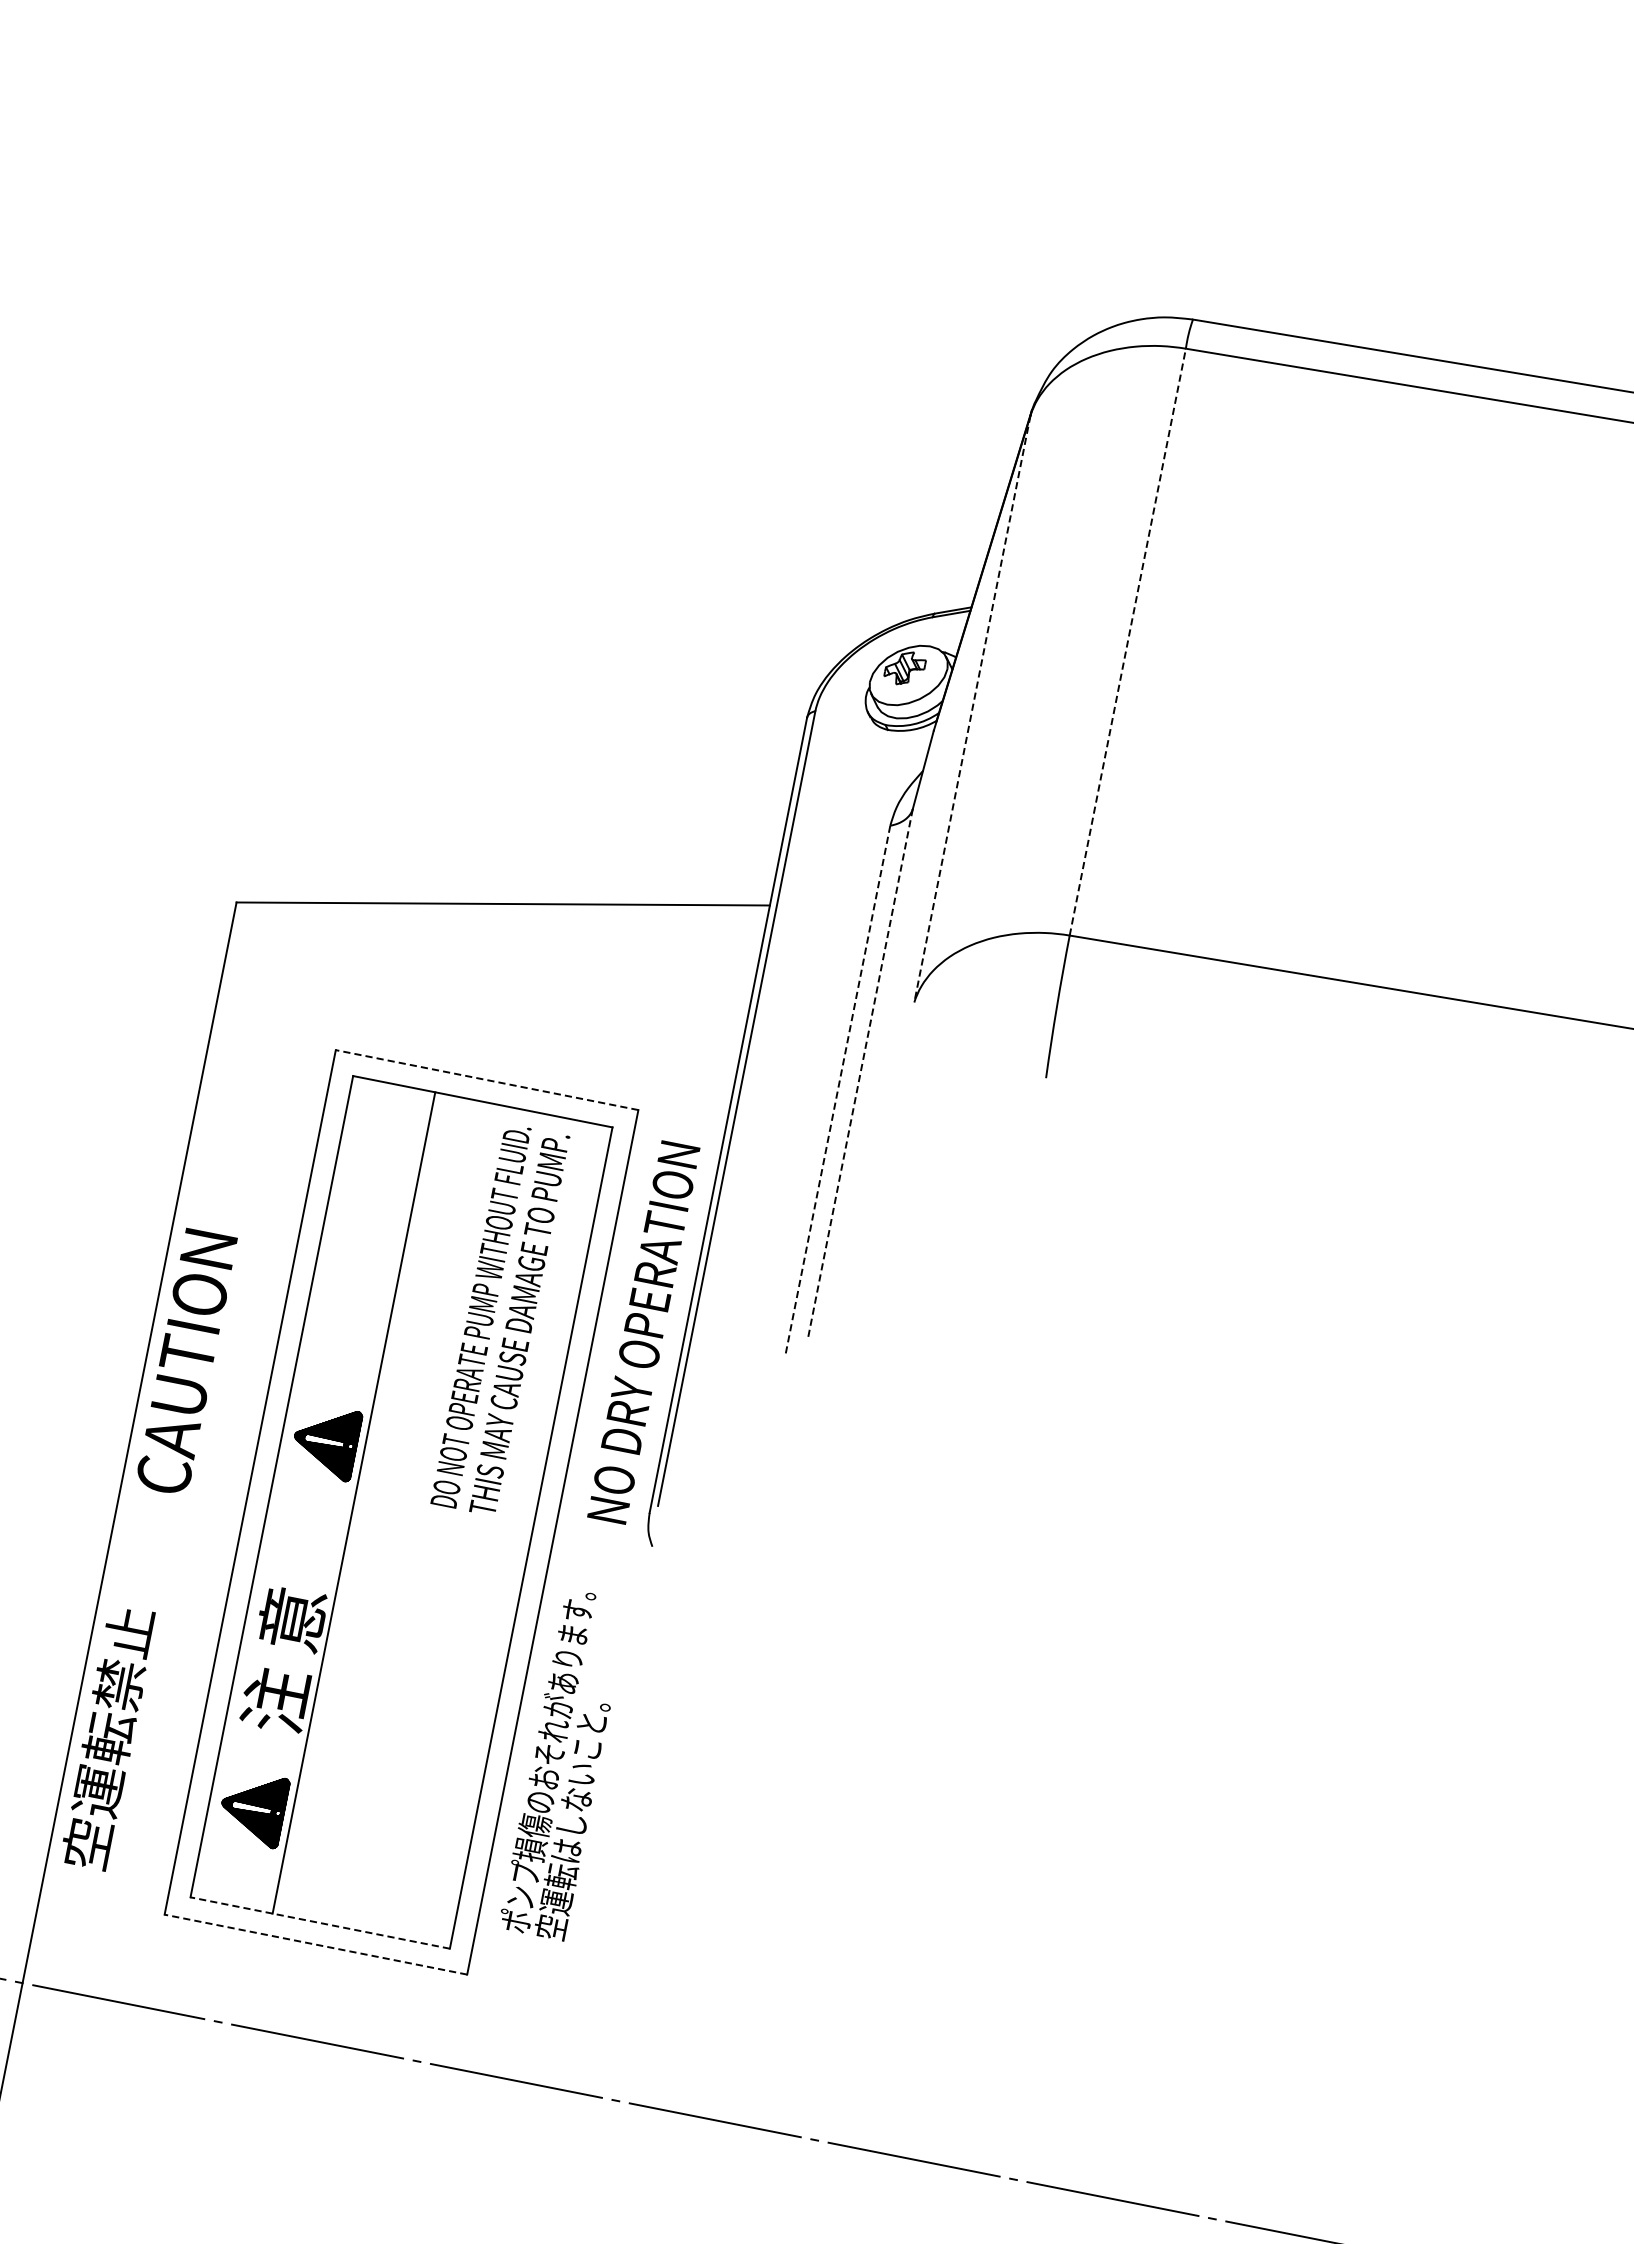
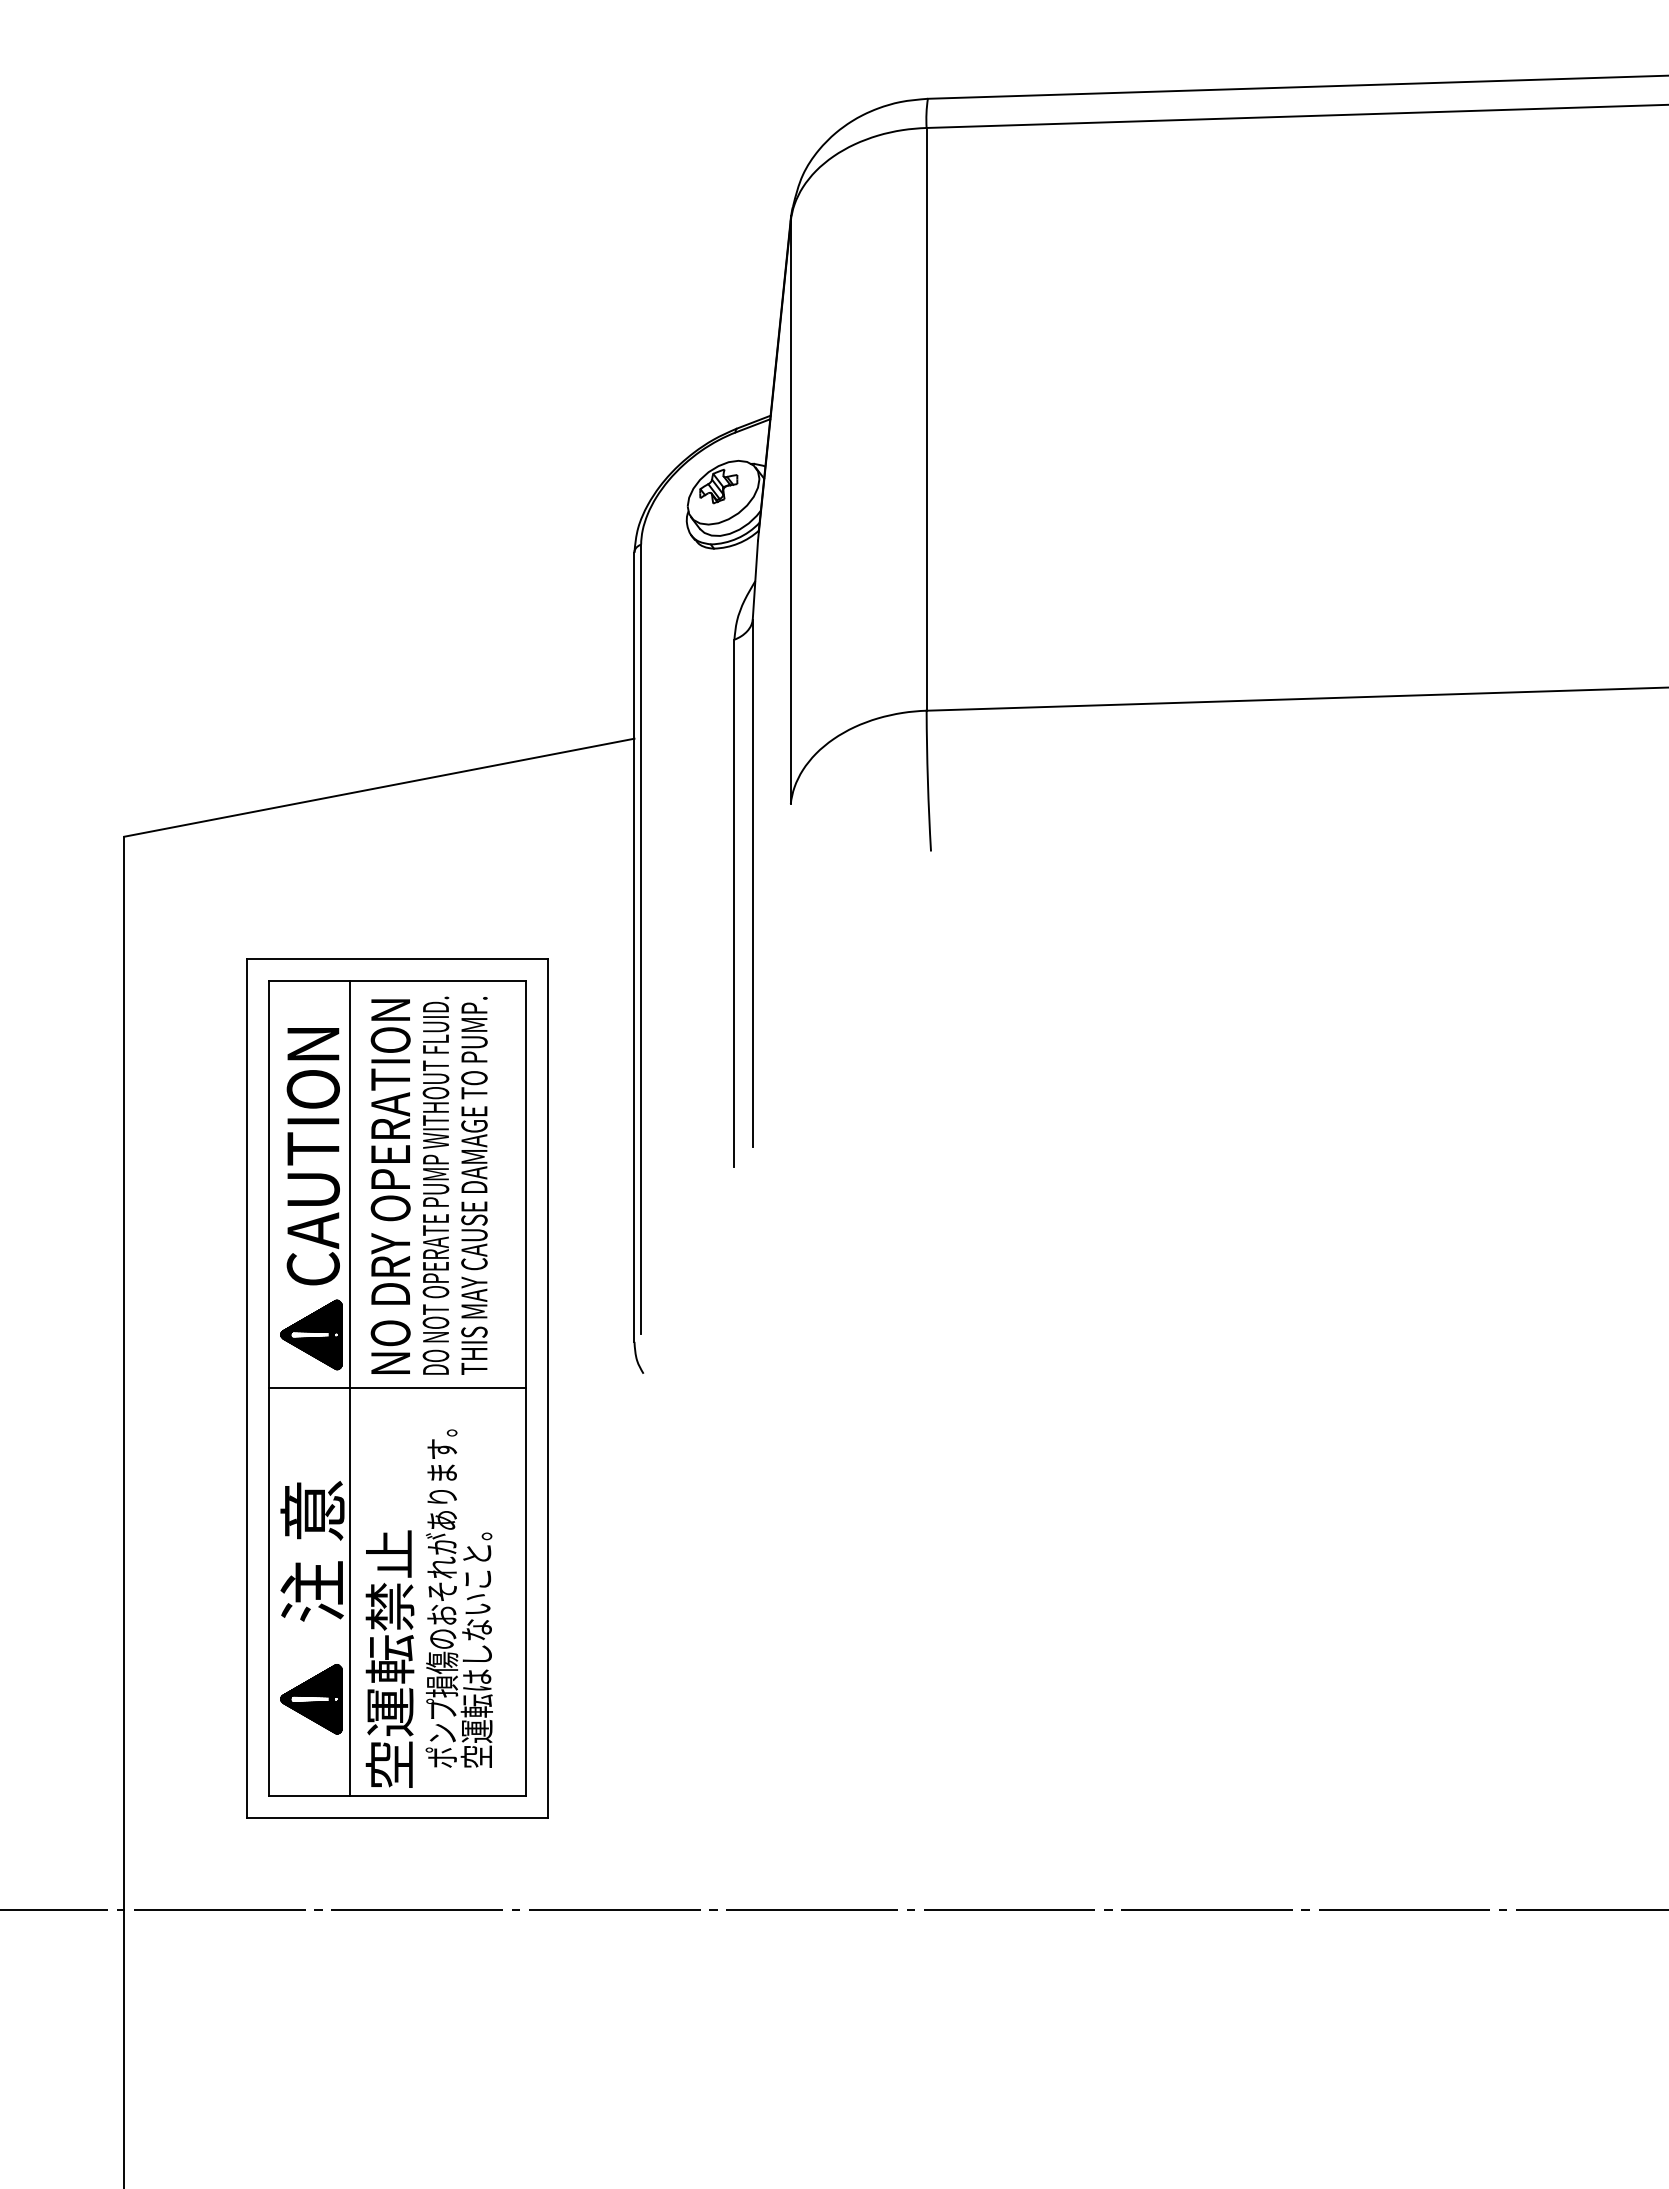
line: (1127, 641) -> (926, 418), dashed -> solid
line: (971, 709) -> (790, 513), dashed -> solid
line: (859, 1074) -> (752, 883), dashed -> solid
line: (486, 1080) -> (396, 959), dashed -> solid
line: (837, 1091) -> (734, 903), dashed -> solid
text: (643, 1332) -> (390, 1186), moved
text: (185, 1362) -> (312, 1156), moved
line: (401, 1512) -> (397, 1388), added
text: (108, 1737) -> (389, 1658), moved
text: (564, 1764) -> (458, 1598), moved
line: (320, 1923) -> (397, 1796), dashed -> solid
line: (315, 1944) -> (396, 1817), dashed -> solid

